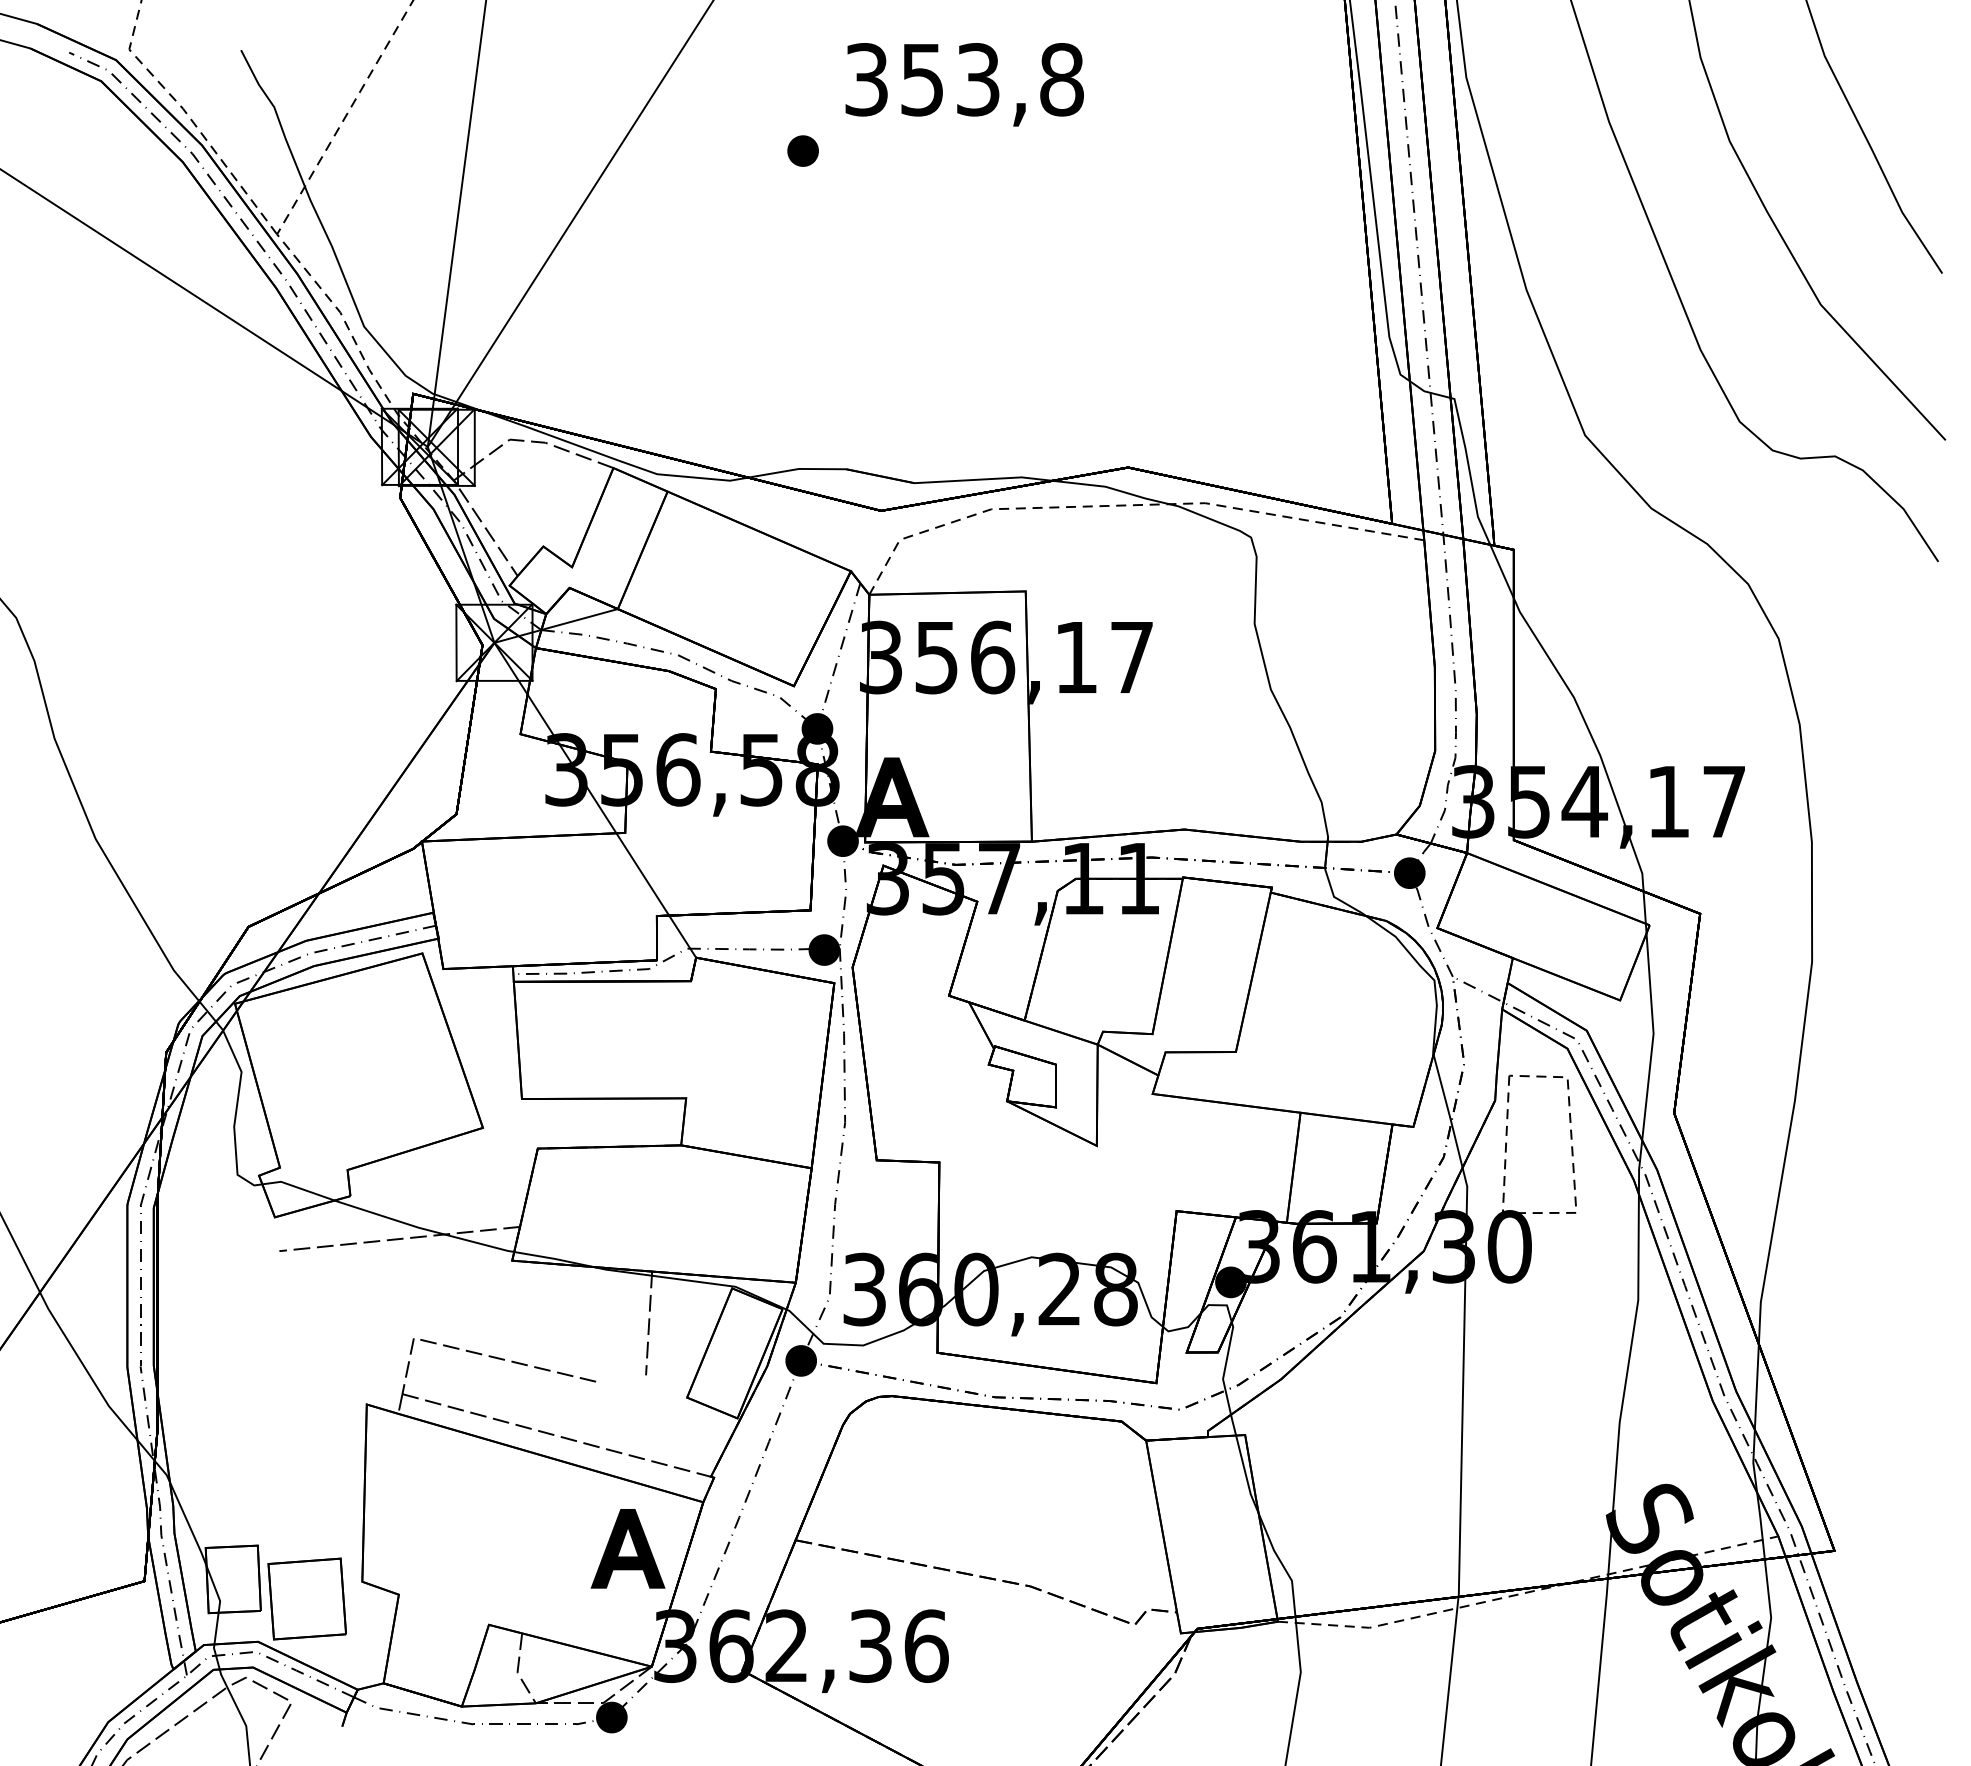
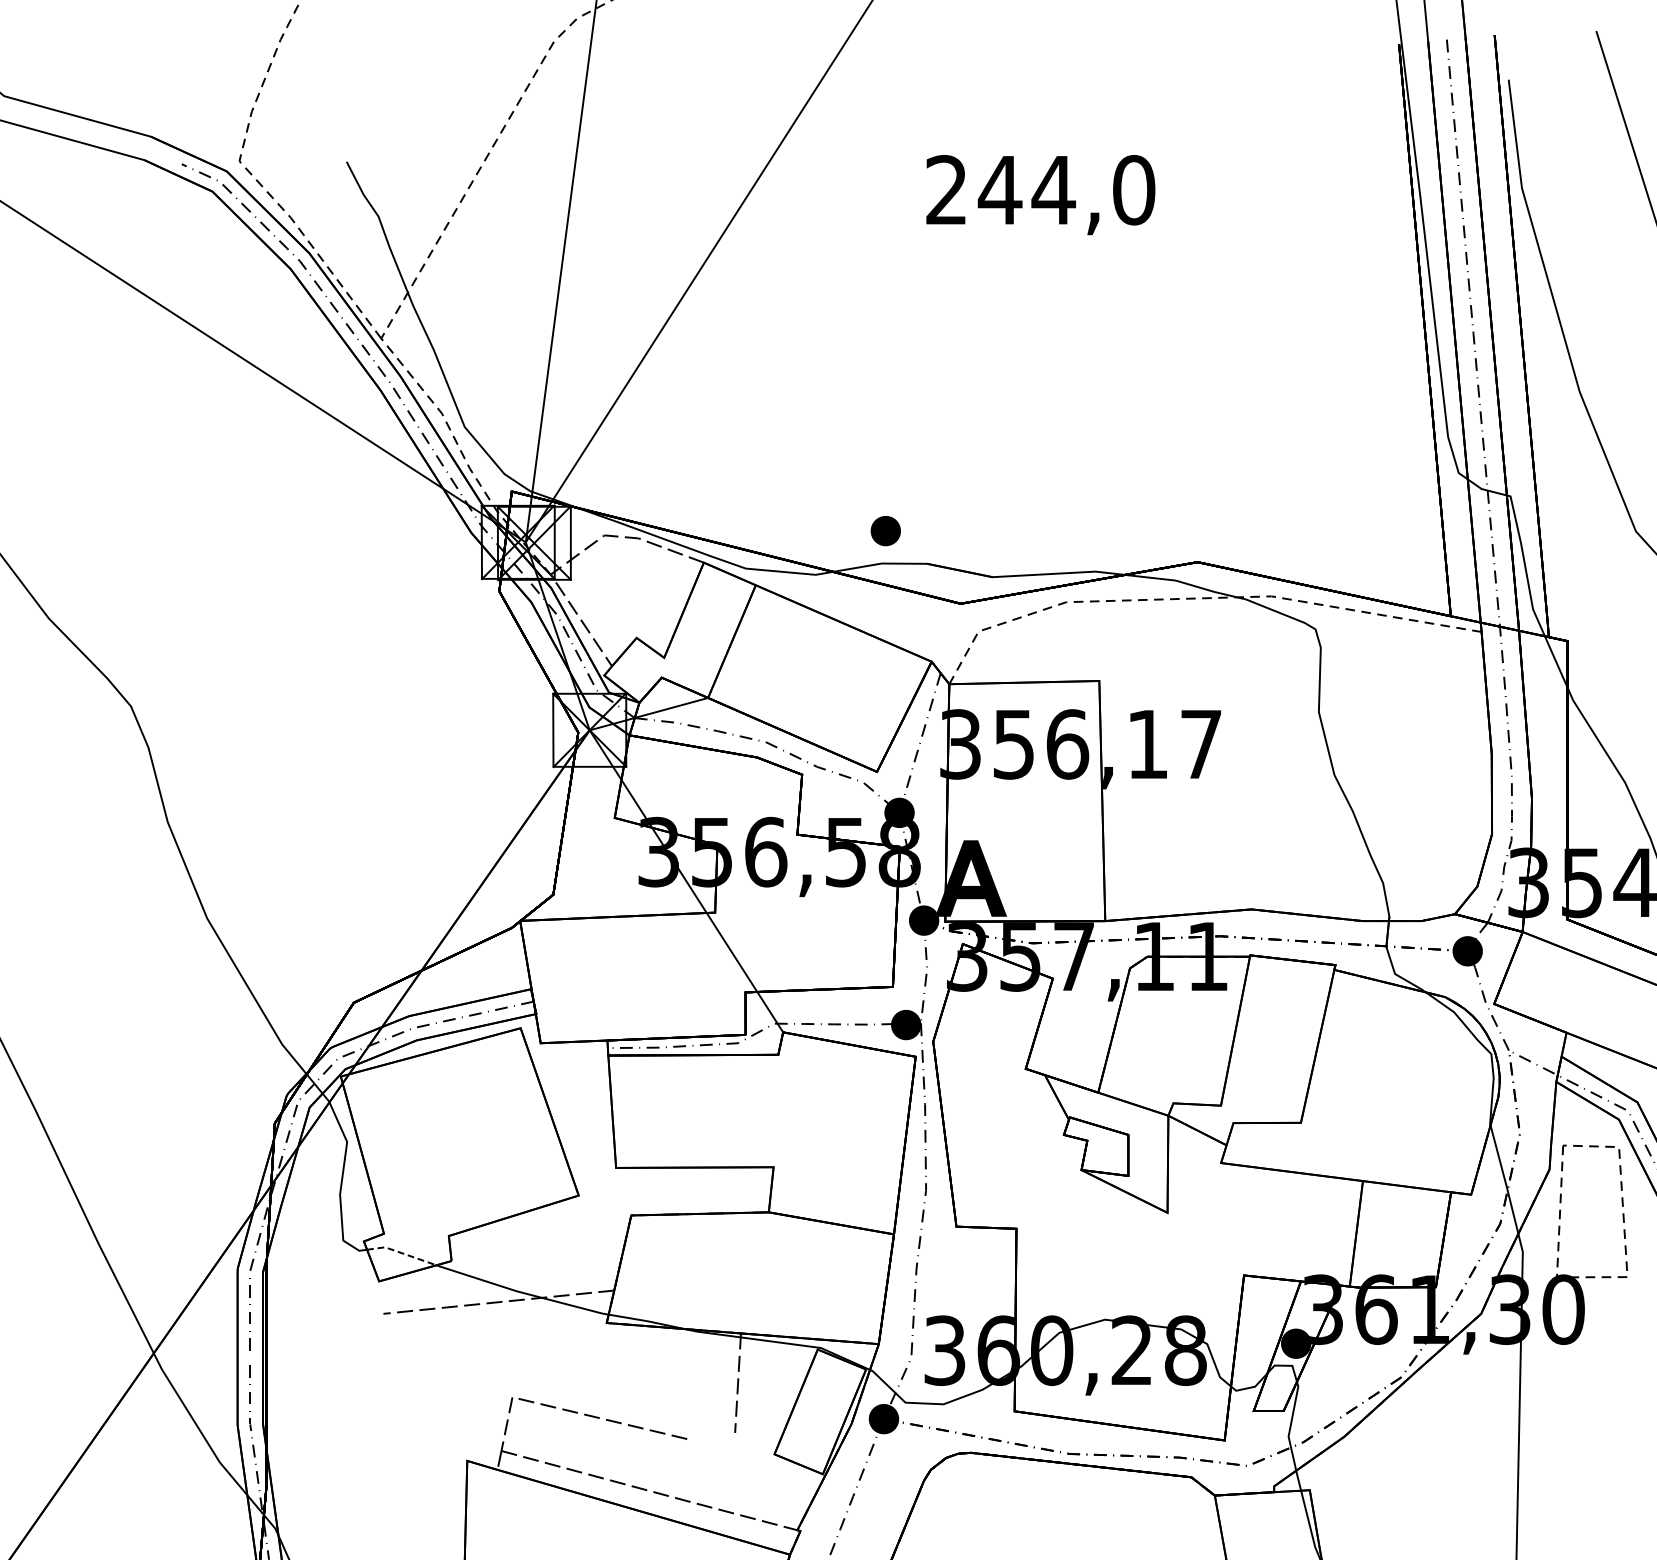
text: (964, 79) -> (1040, 189), 353,8 -> 244,0
part: (802, 150) -> (885, 530), moved
line: (298, 1188) -> (401, 1253), solid -> dashed

